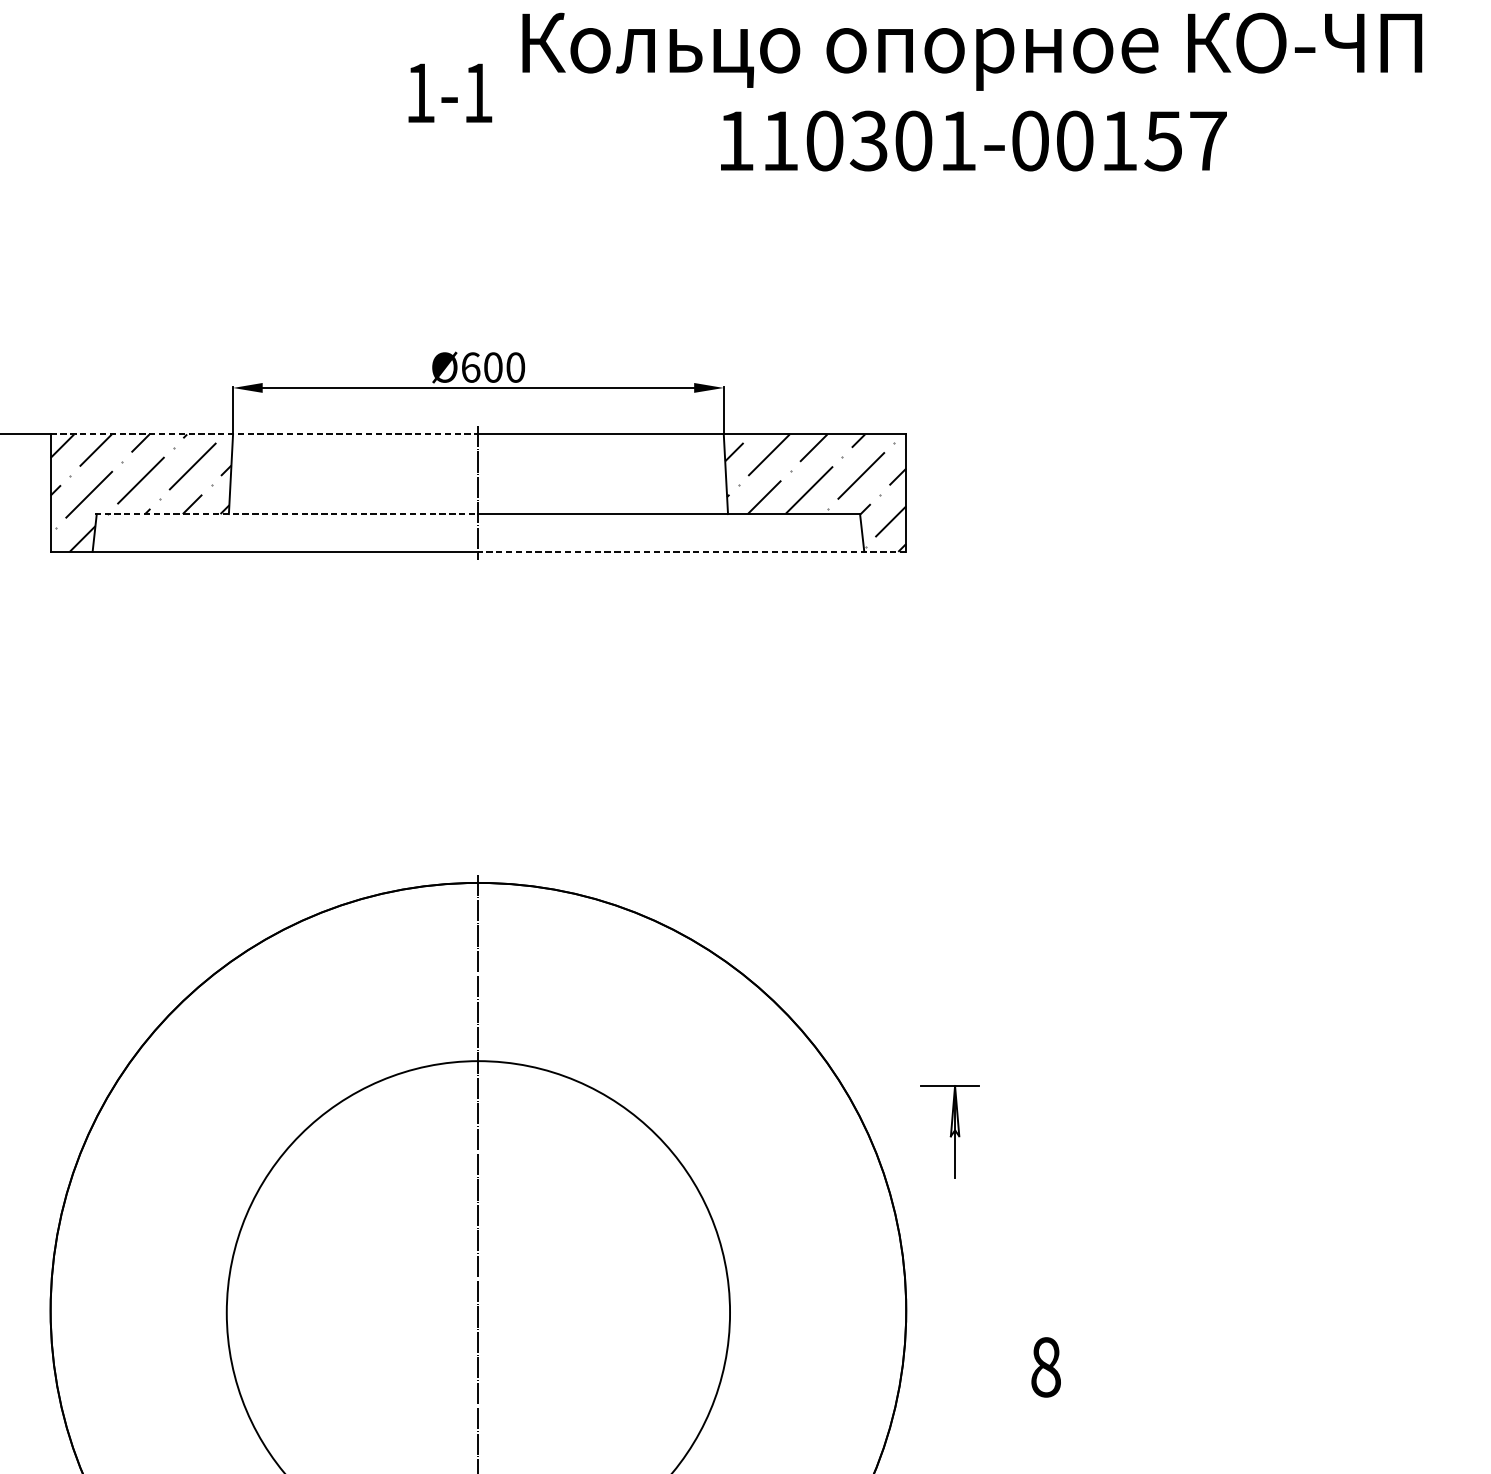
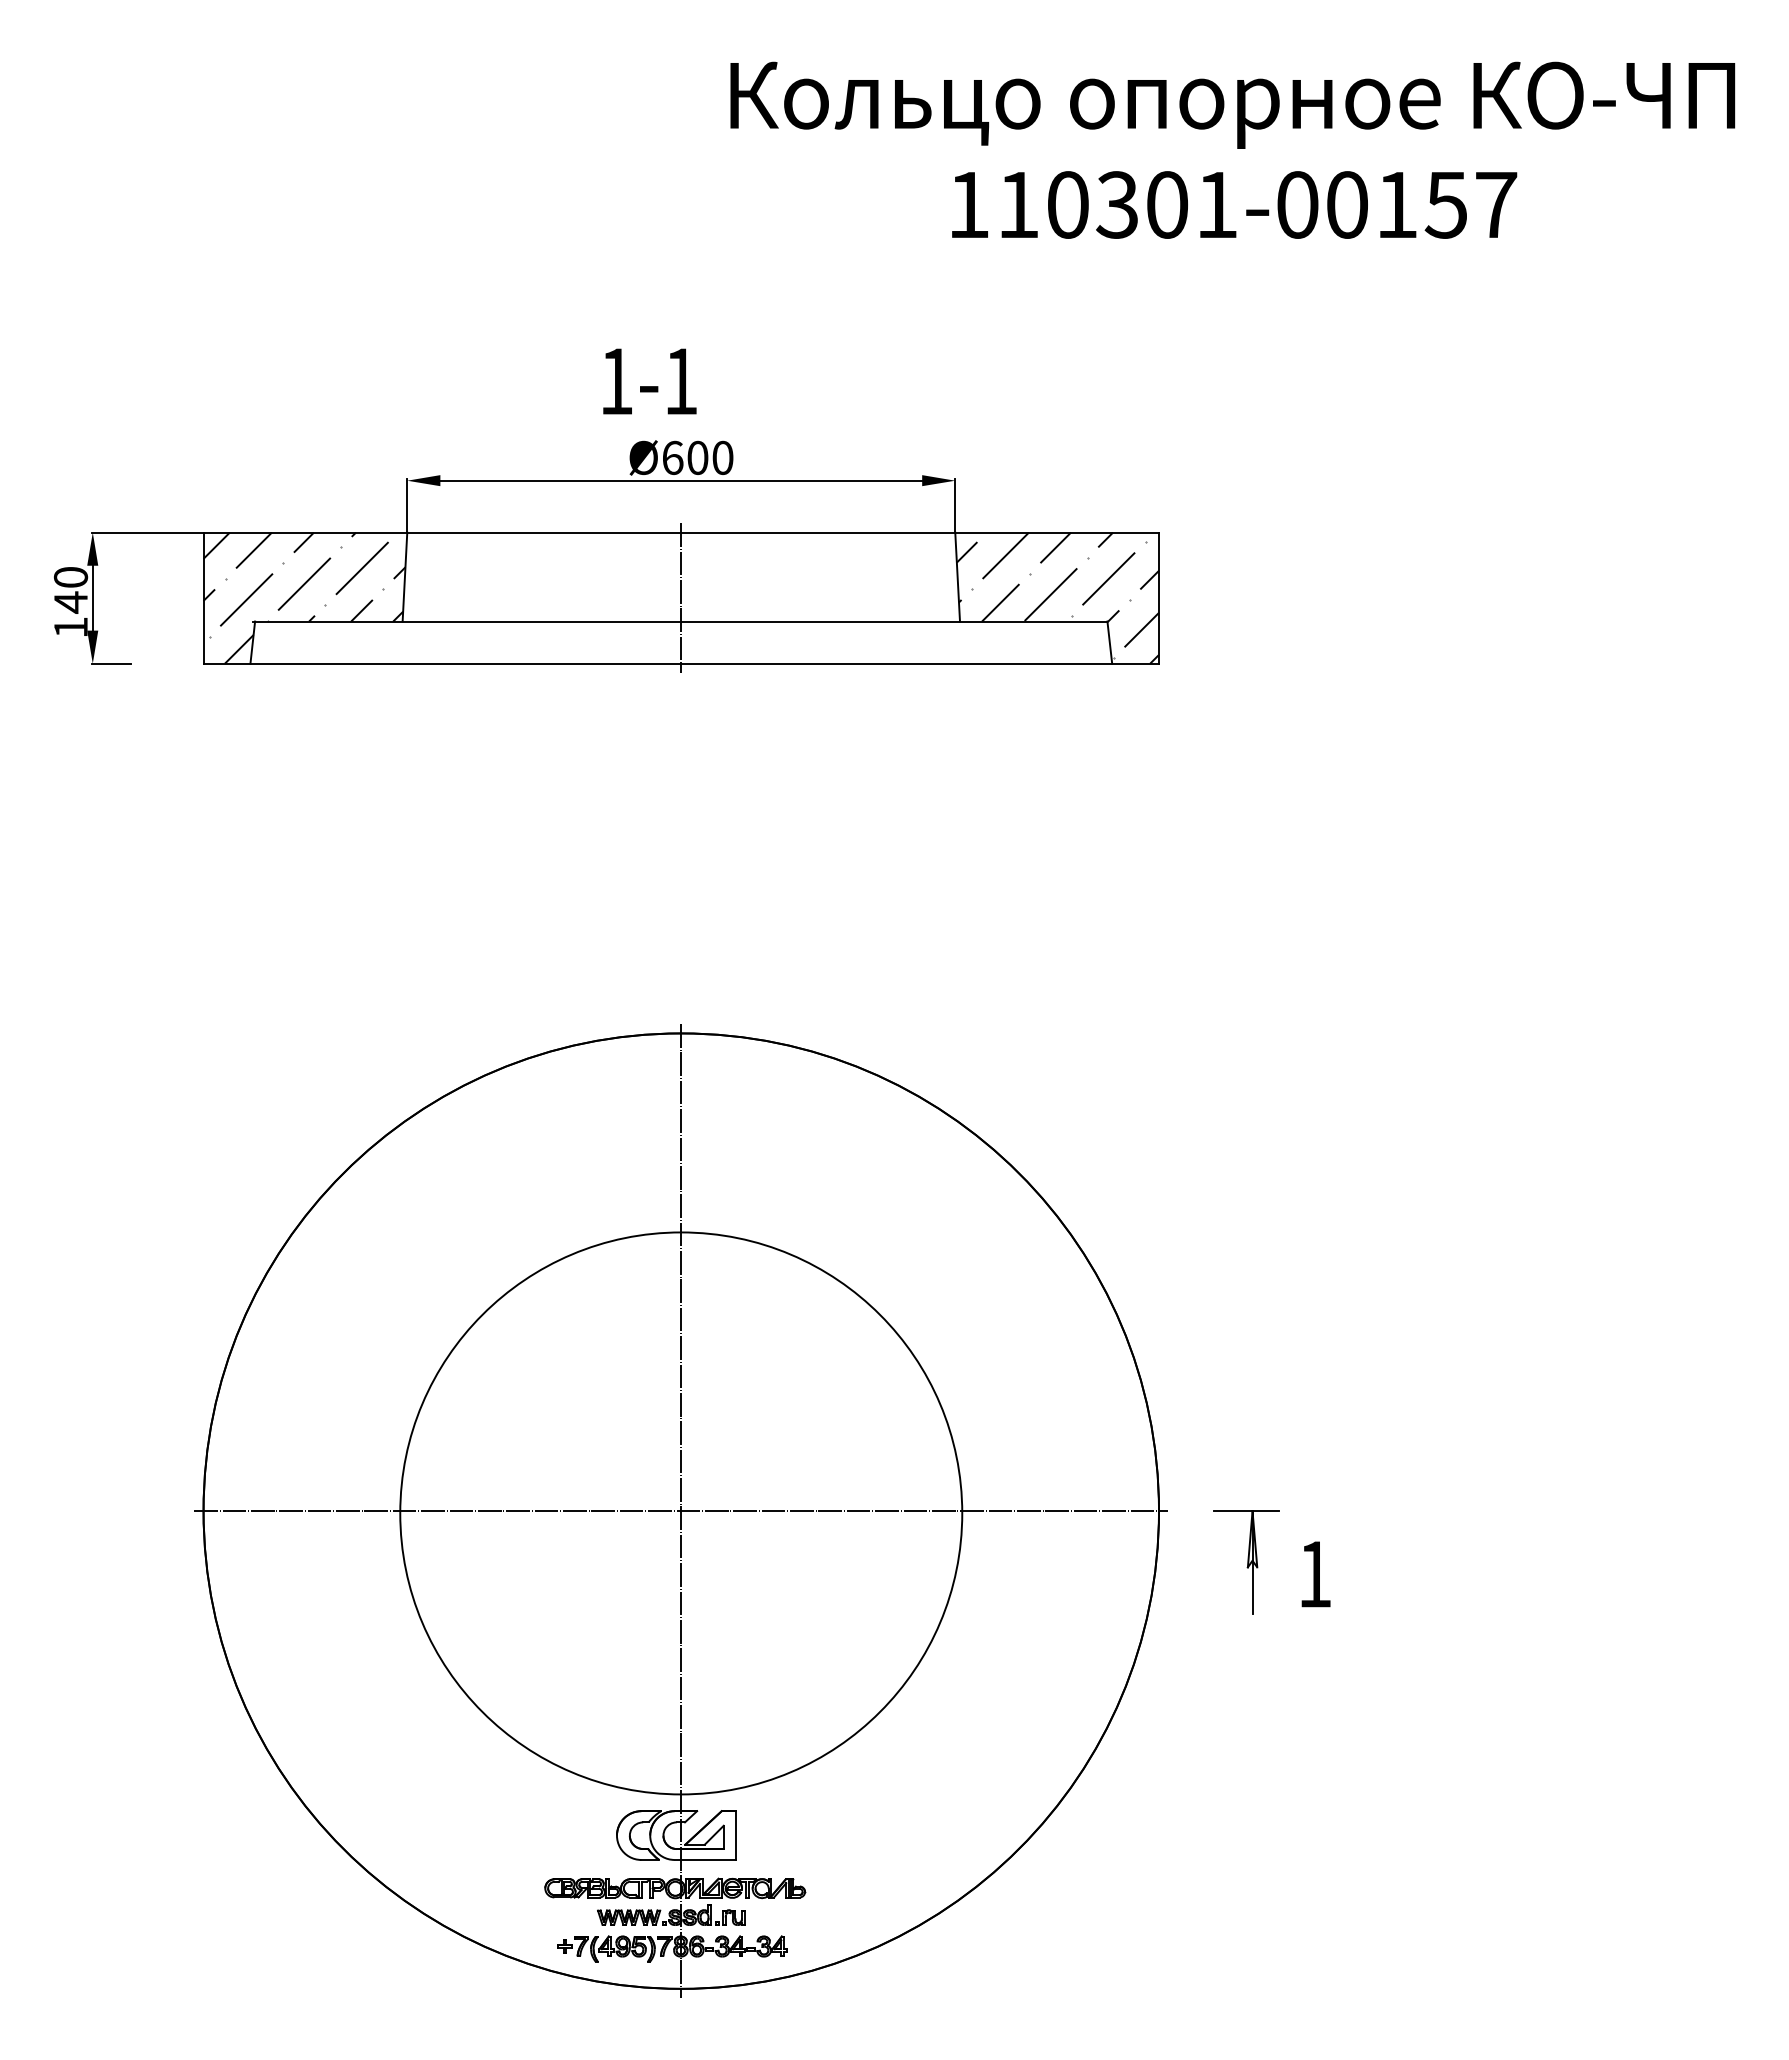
text: (449, 93) -> (649, 381), moved
line: (264, 434) -> (442, 532), dashed -> solid
line: (286, 514) -> (467, 621), dashed -> solid
line: (692, 551) -> (920, 663), dashed -> solid
part: (949, 1131) -> (1246, 1562), moved
line: (478, 1311) -> (681, 1511), added
text: (1045, 1367) -> (1314, 1574), 8 -> 1

